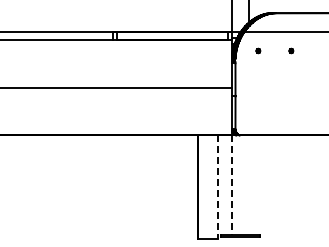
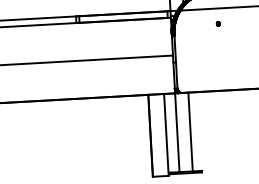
part: (258, 50) -> (192, 25), removed
line: (232, 184) -> (177, 132), dashed -> solid
line: (248, 184) -> (190, 131), added
line: (218, 186) -> (166, 134), dashed -> solid

